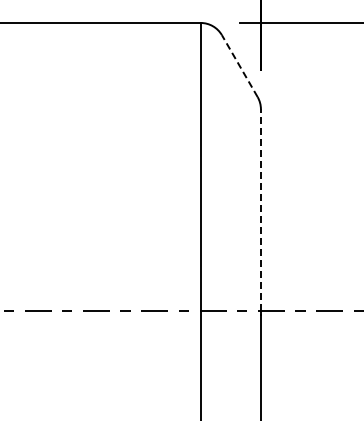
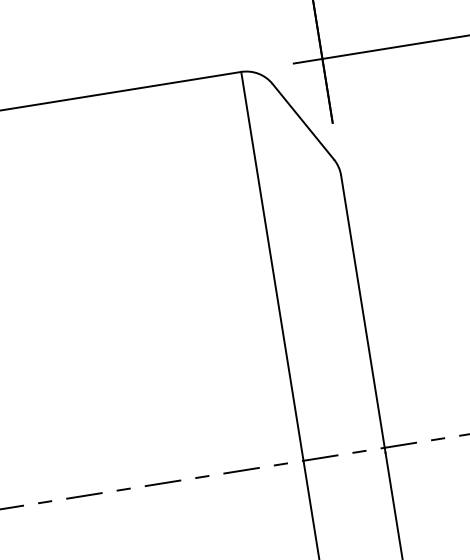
line: (239, 66) -> (302, 122), dashed -> solid
line: (260, 209) -> (362, 310), dashed -> solid

